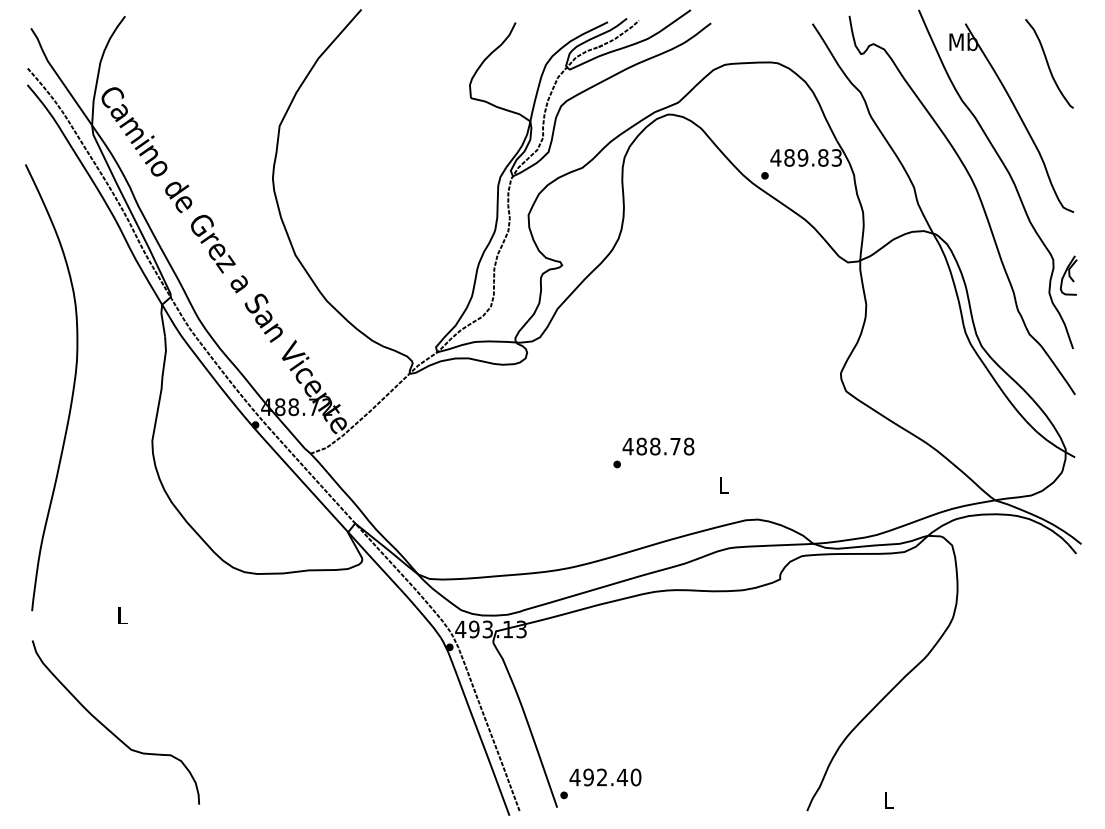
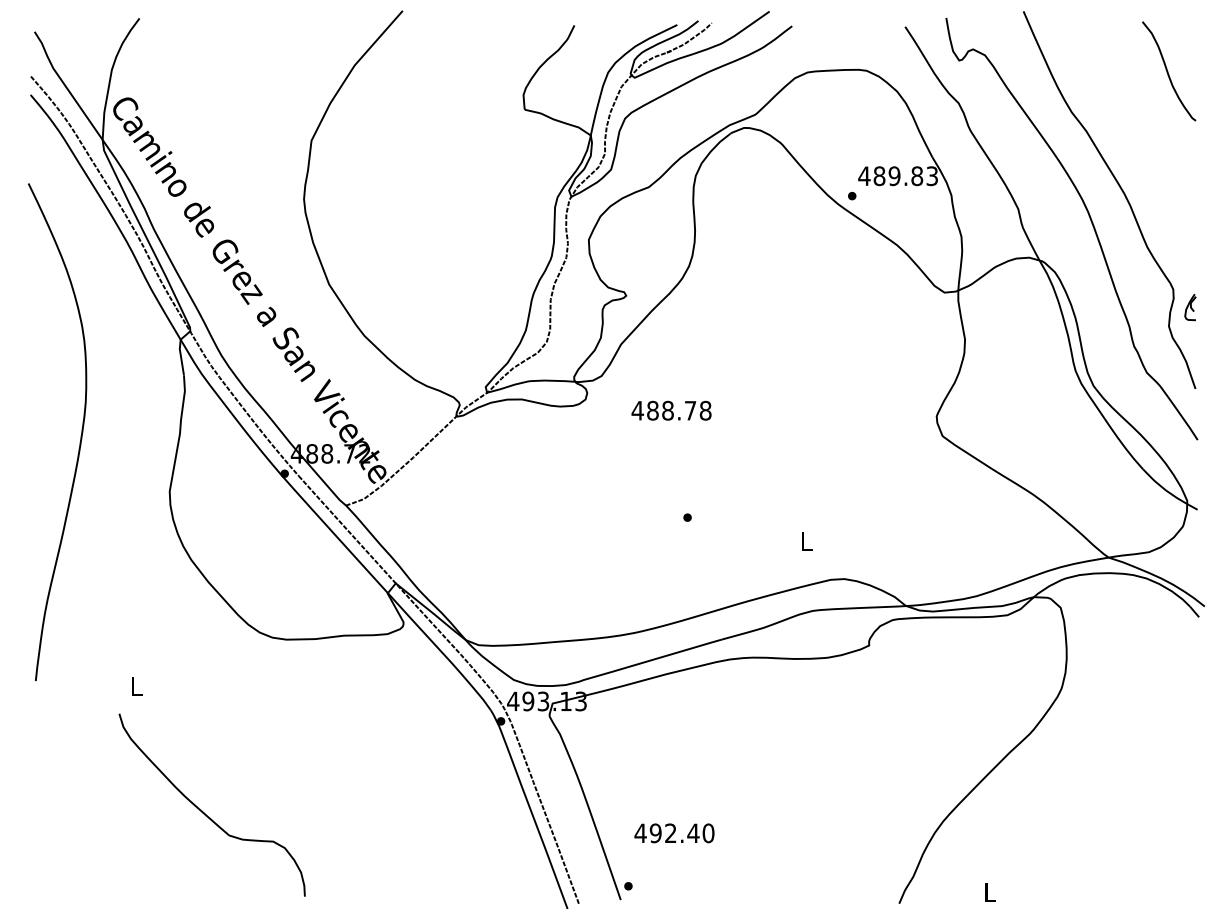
part: (1017, 114) -> (1133, 127), removed
part: (1068, 275) -> (1190, 307), size x0.6
text: (658, 446) -> (671, 410), moved
curve: (108, 728) -> (203, 811), moved
text: (605, 777) -> (674, 833), moved

